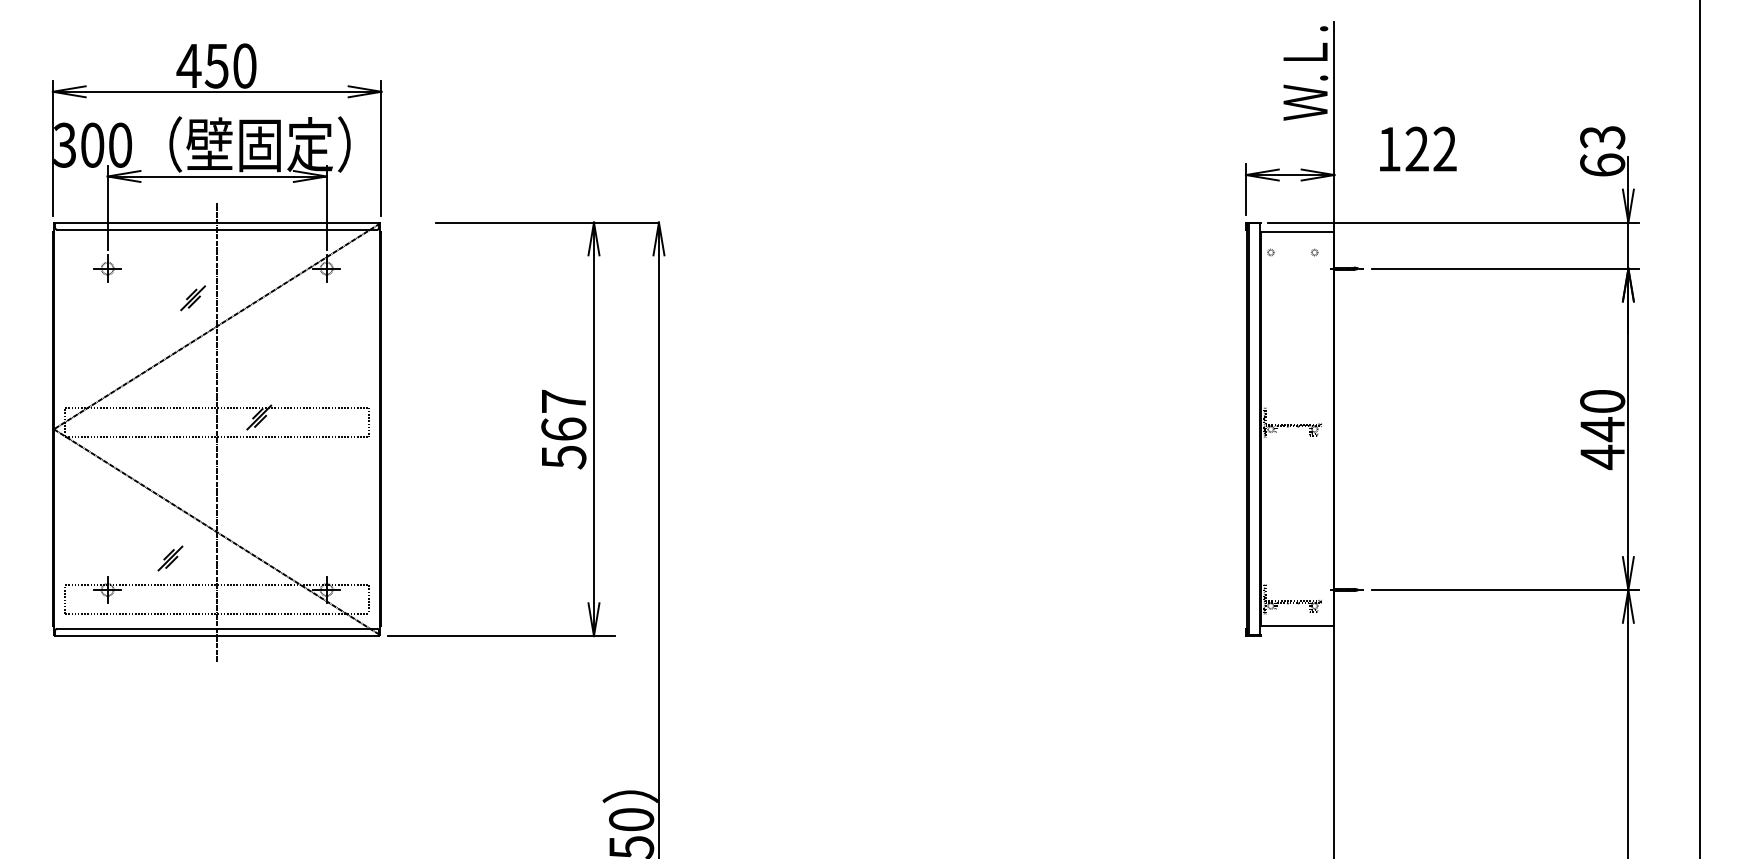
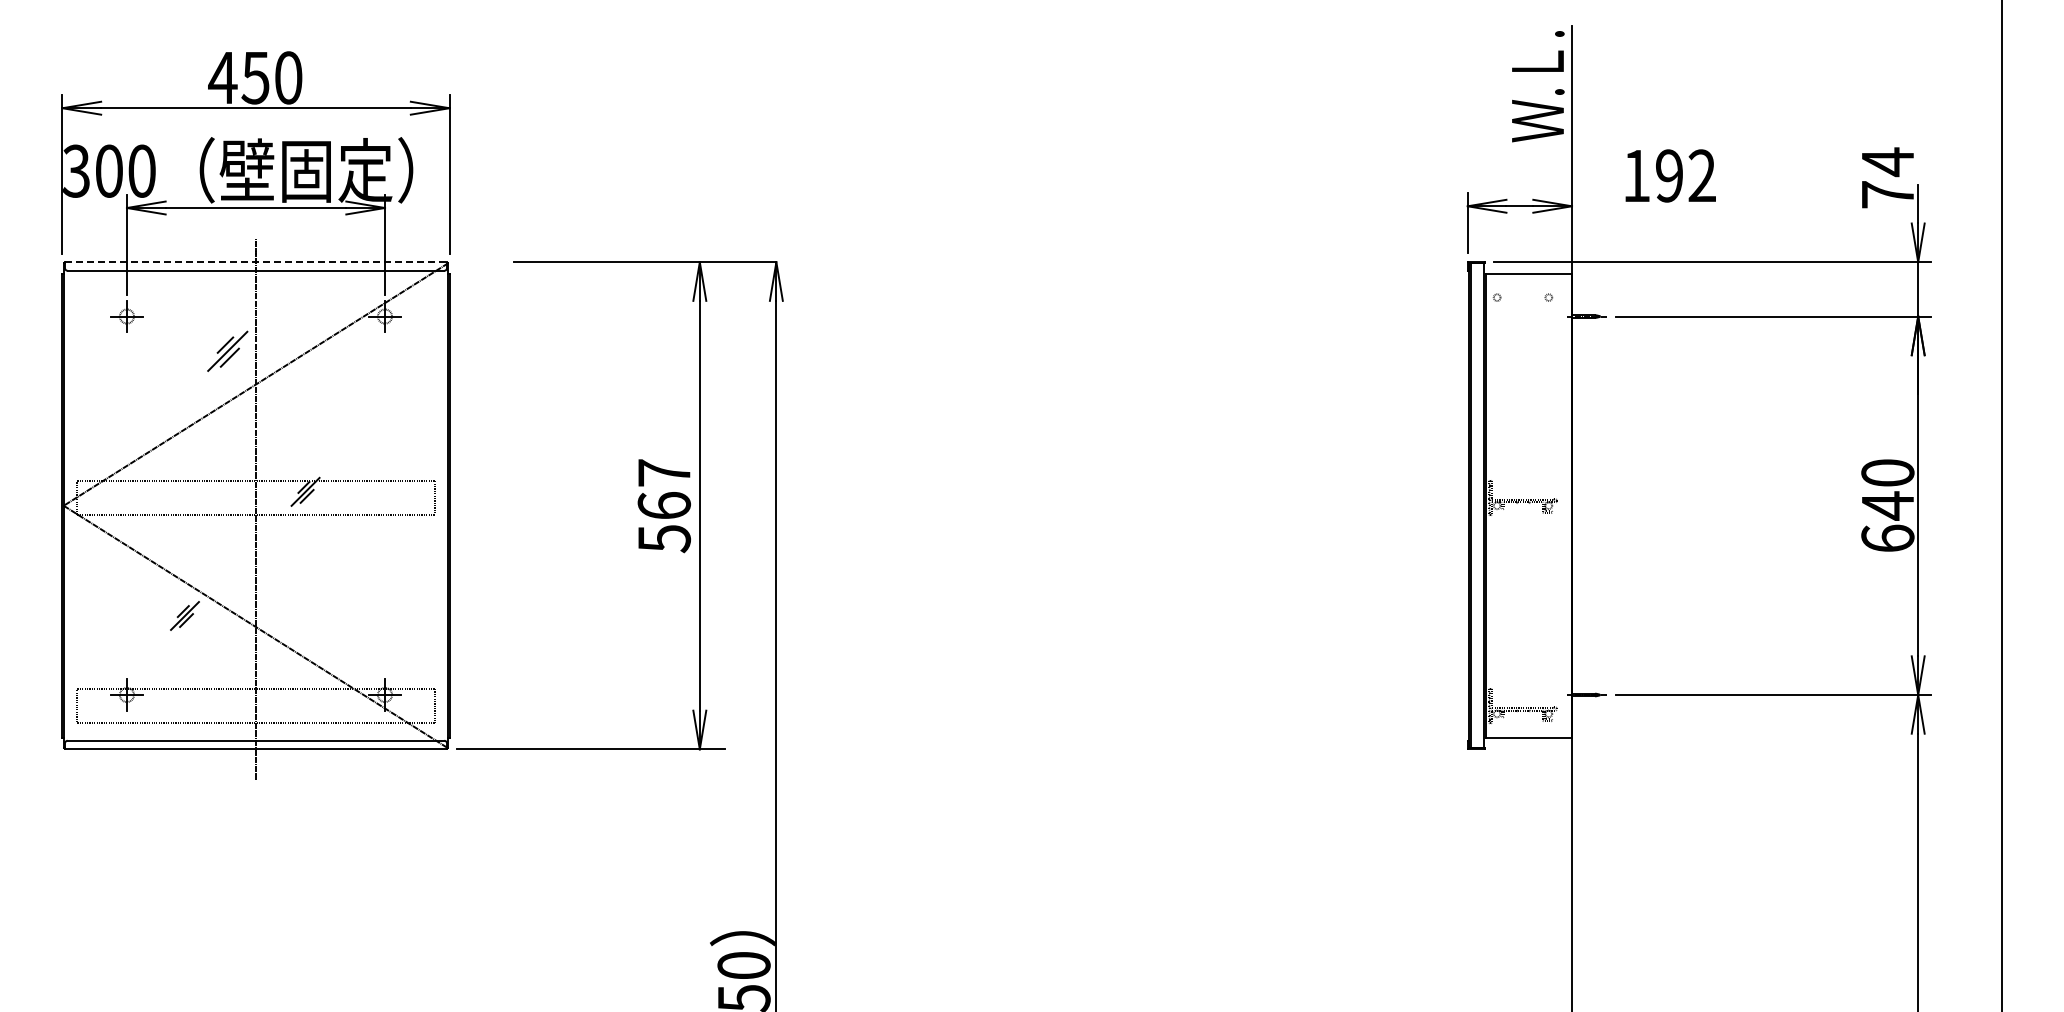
text: (1417, 148) -> (1669, 175), 122 -> 192
text: (1602, 150) -> (1887, 177), 63 -> 74
line: (217, 222) -> (256, 262), solid -> dashed
part: (192, 298) -> (227, 351), size x1.4
text: (1602, 457) -> (1887, 538), 440 -> 640
part: (170, 558) -> (184, 615), moved

